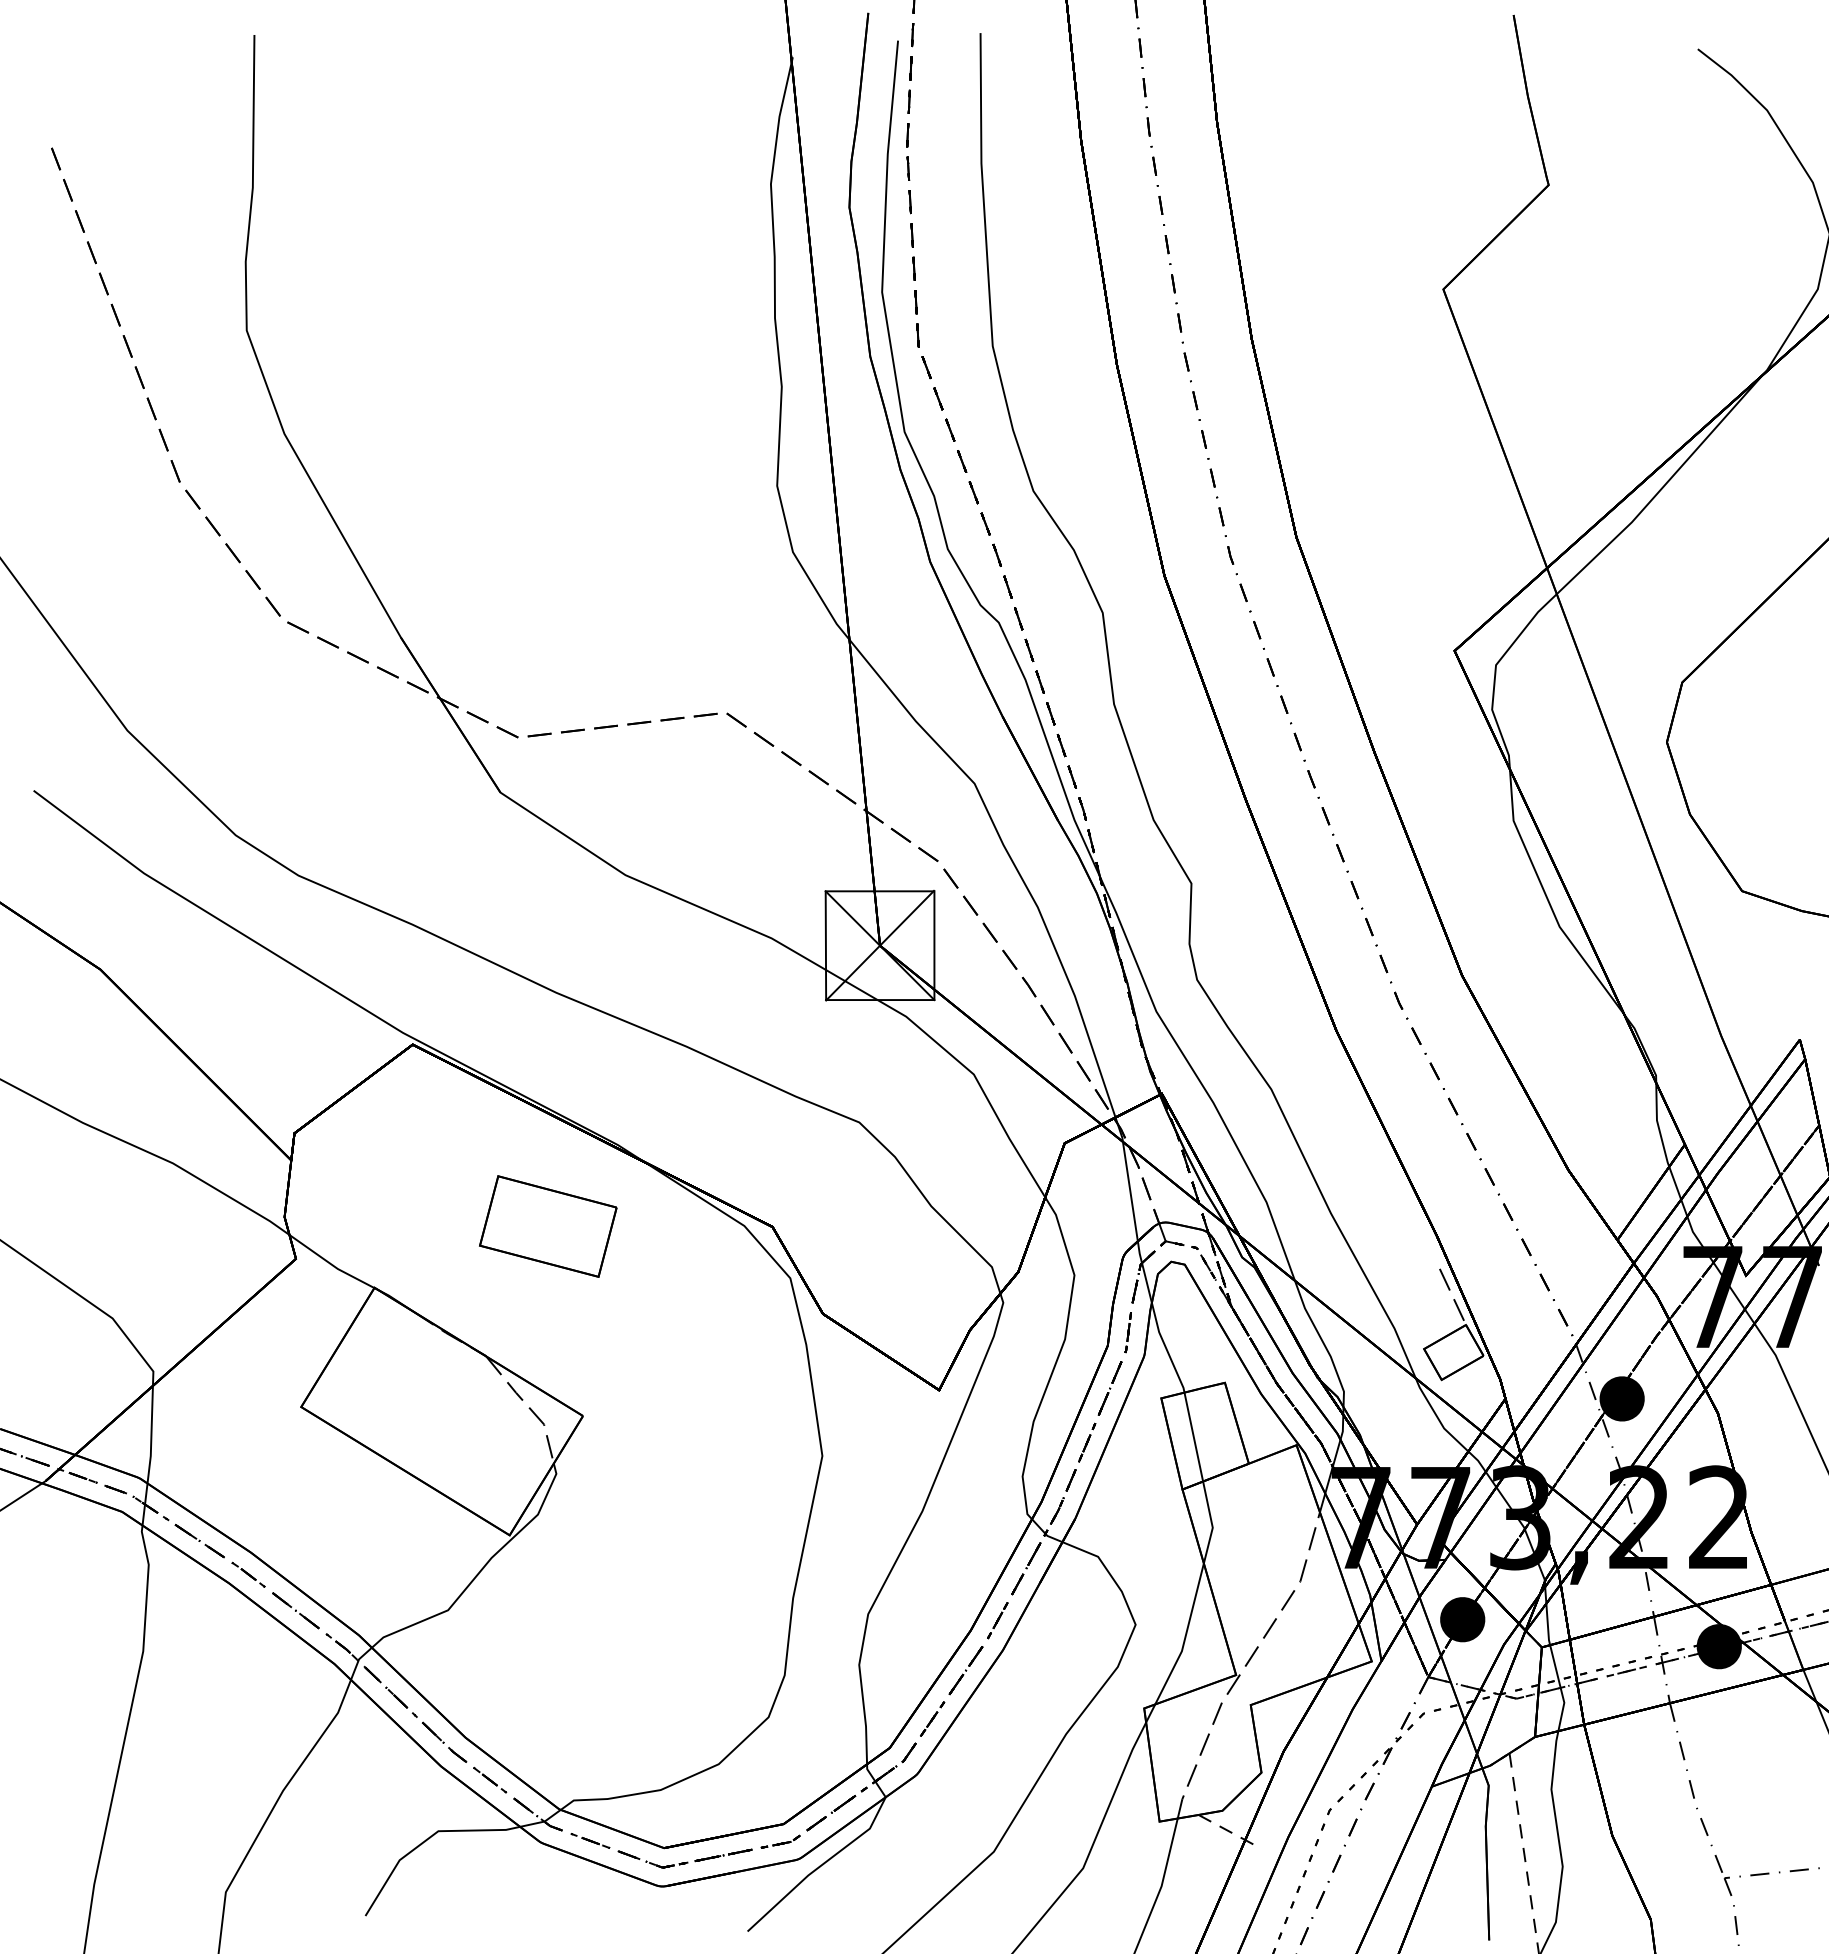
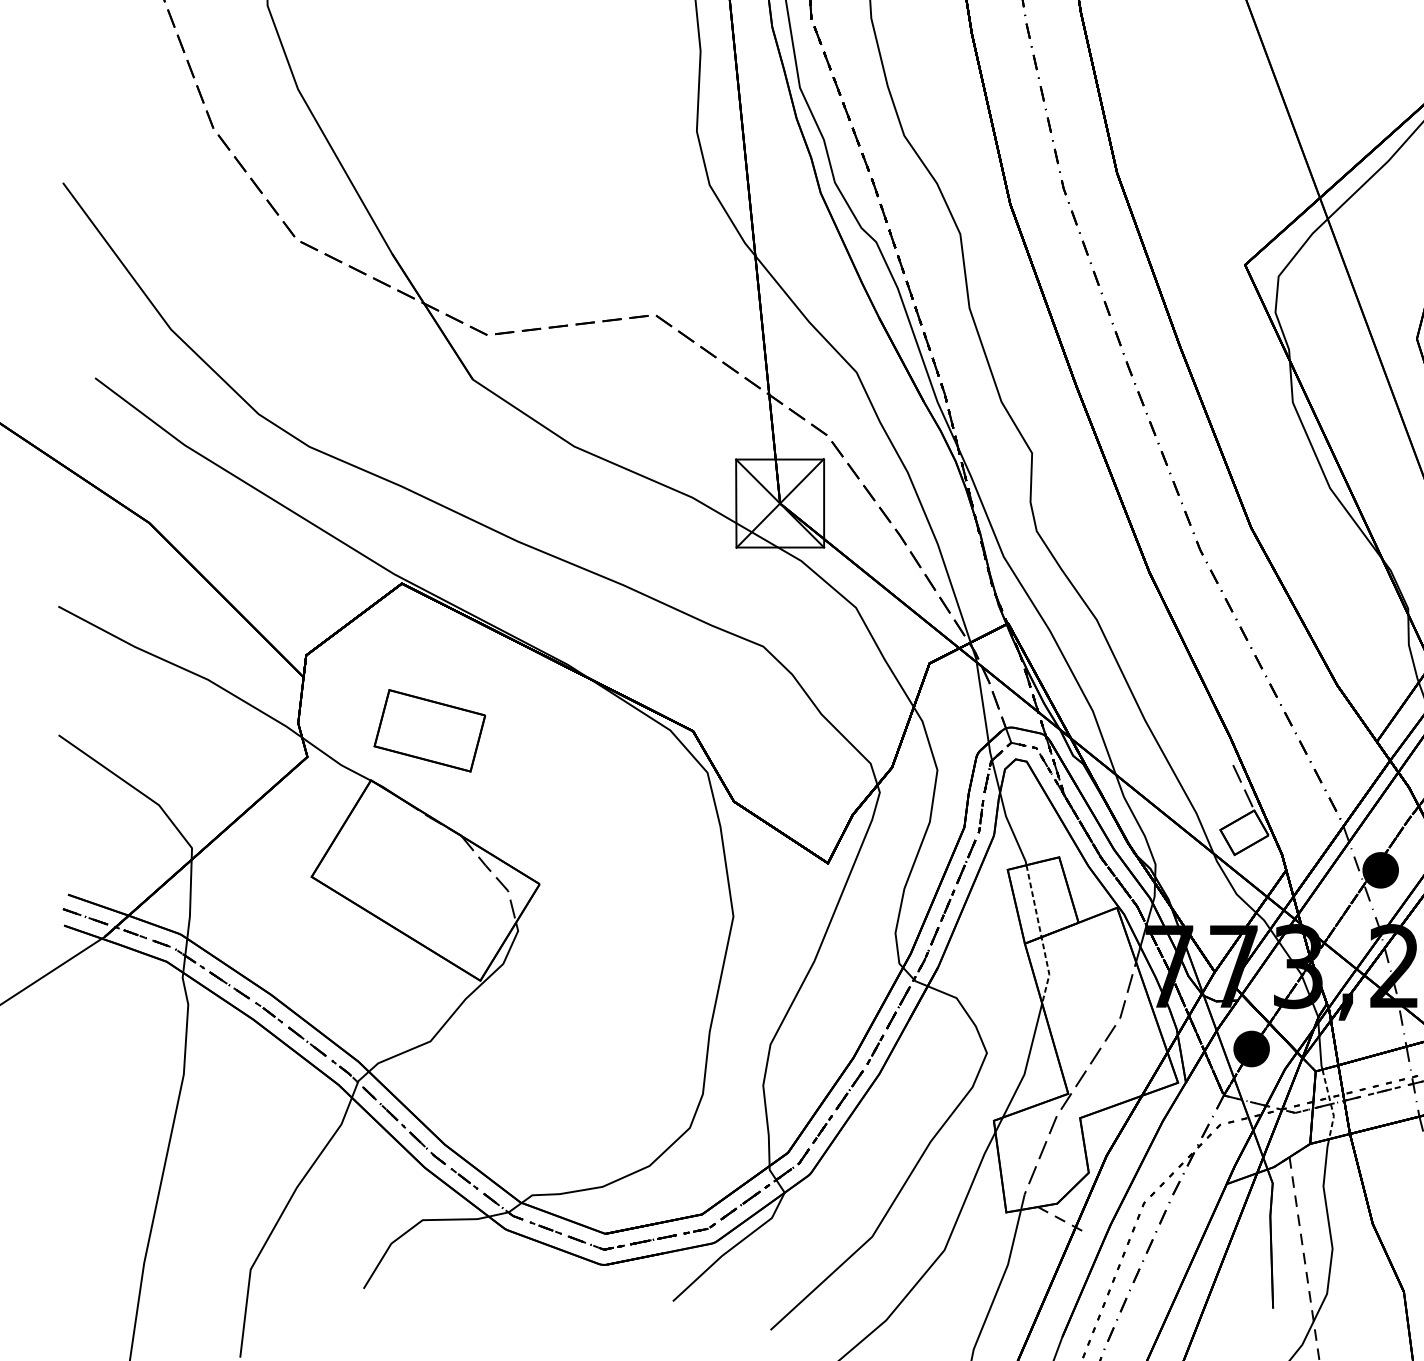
part: (548, 1226) -> (430, 730), moved
line: (1202, 1479) -> (1041, 935), solid -> dashed
line: (1561, 1689) -> (1331, 1105), solid -> dashed

